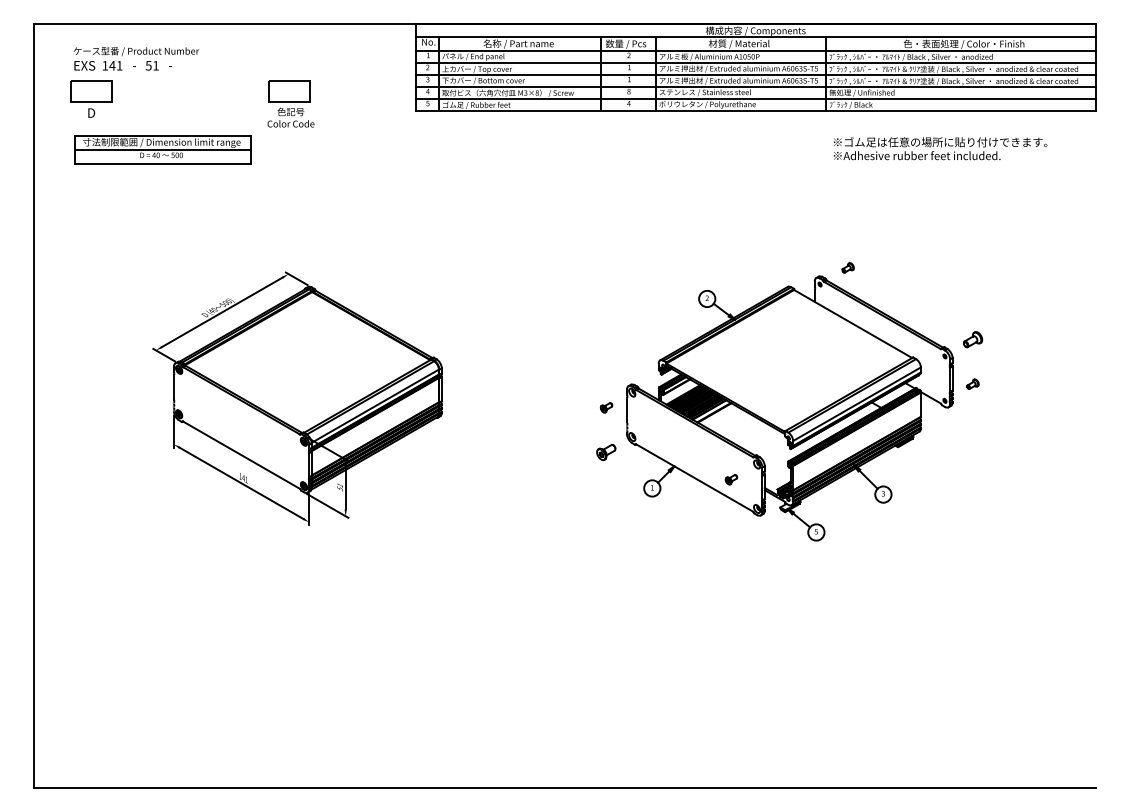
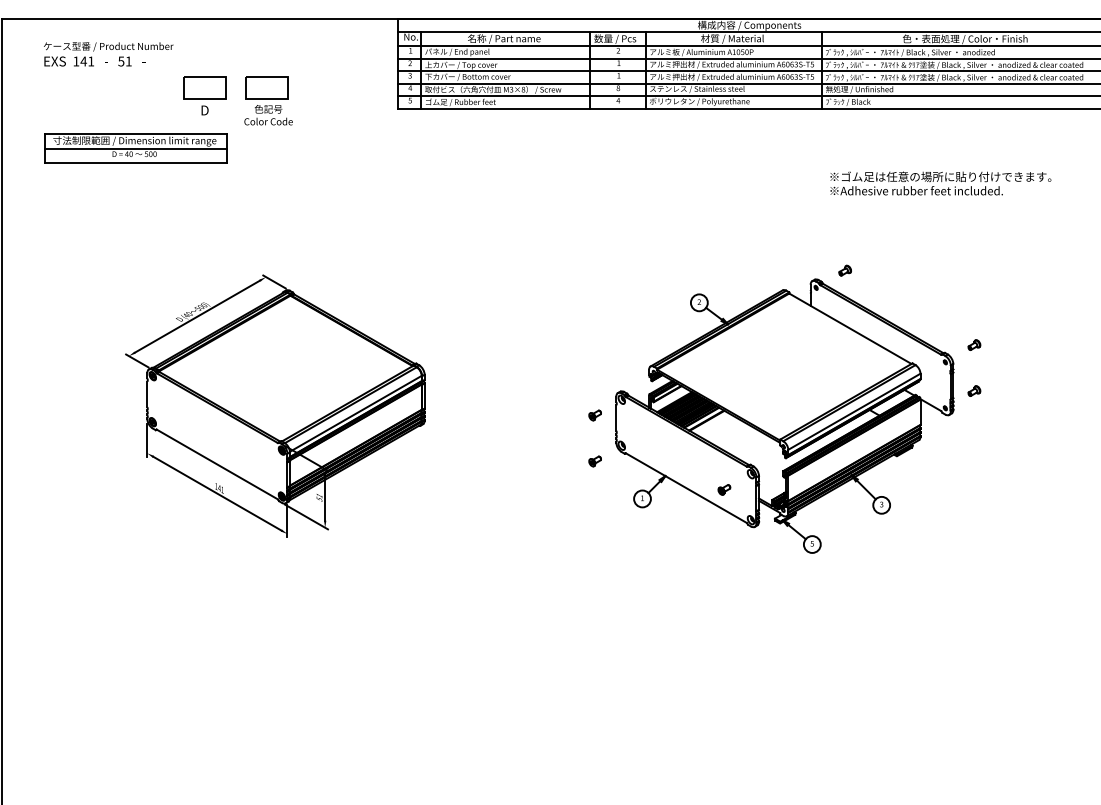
part: (91, 98) -> (204, 95), moved
text: (940, 148) -> (940, 183), moved
part: (972, 339) -> (973, 344), size x0.62
part: (606, 451) -> (595, 460), size x0.62

